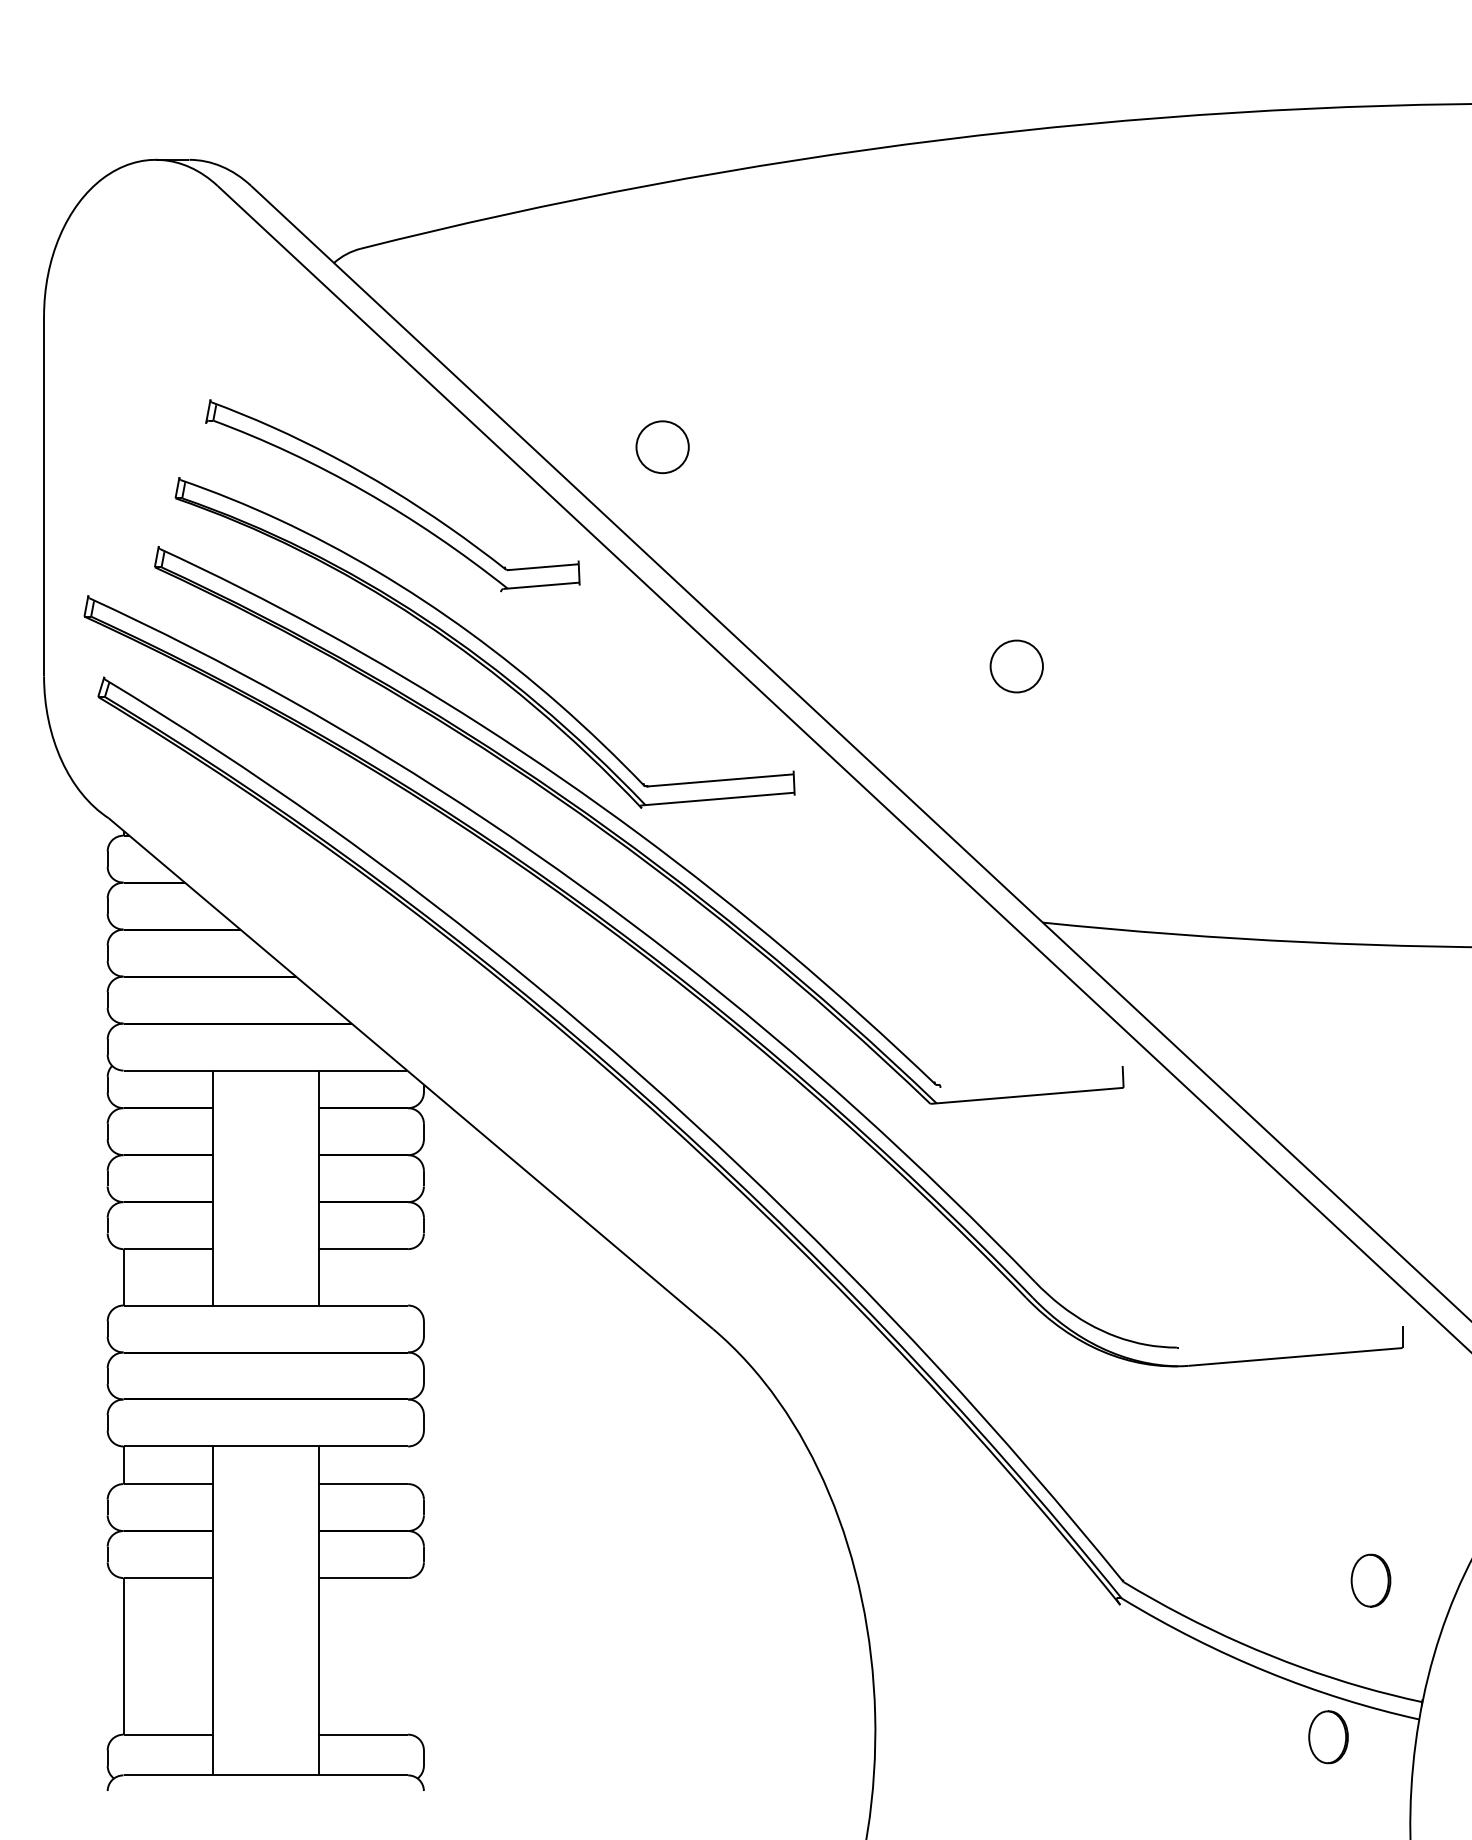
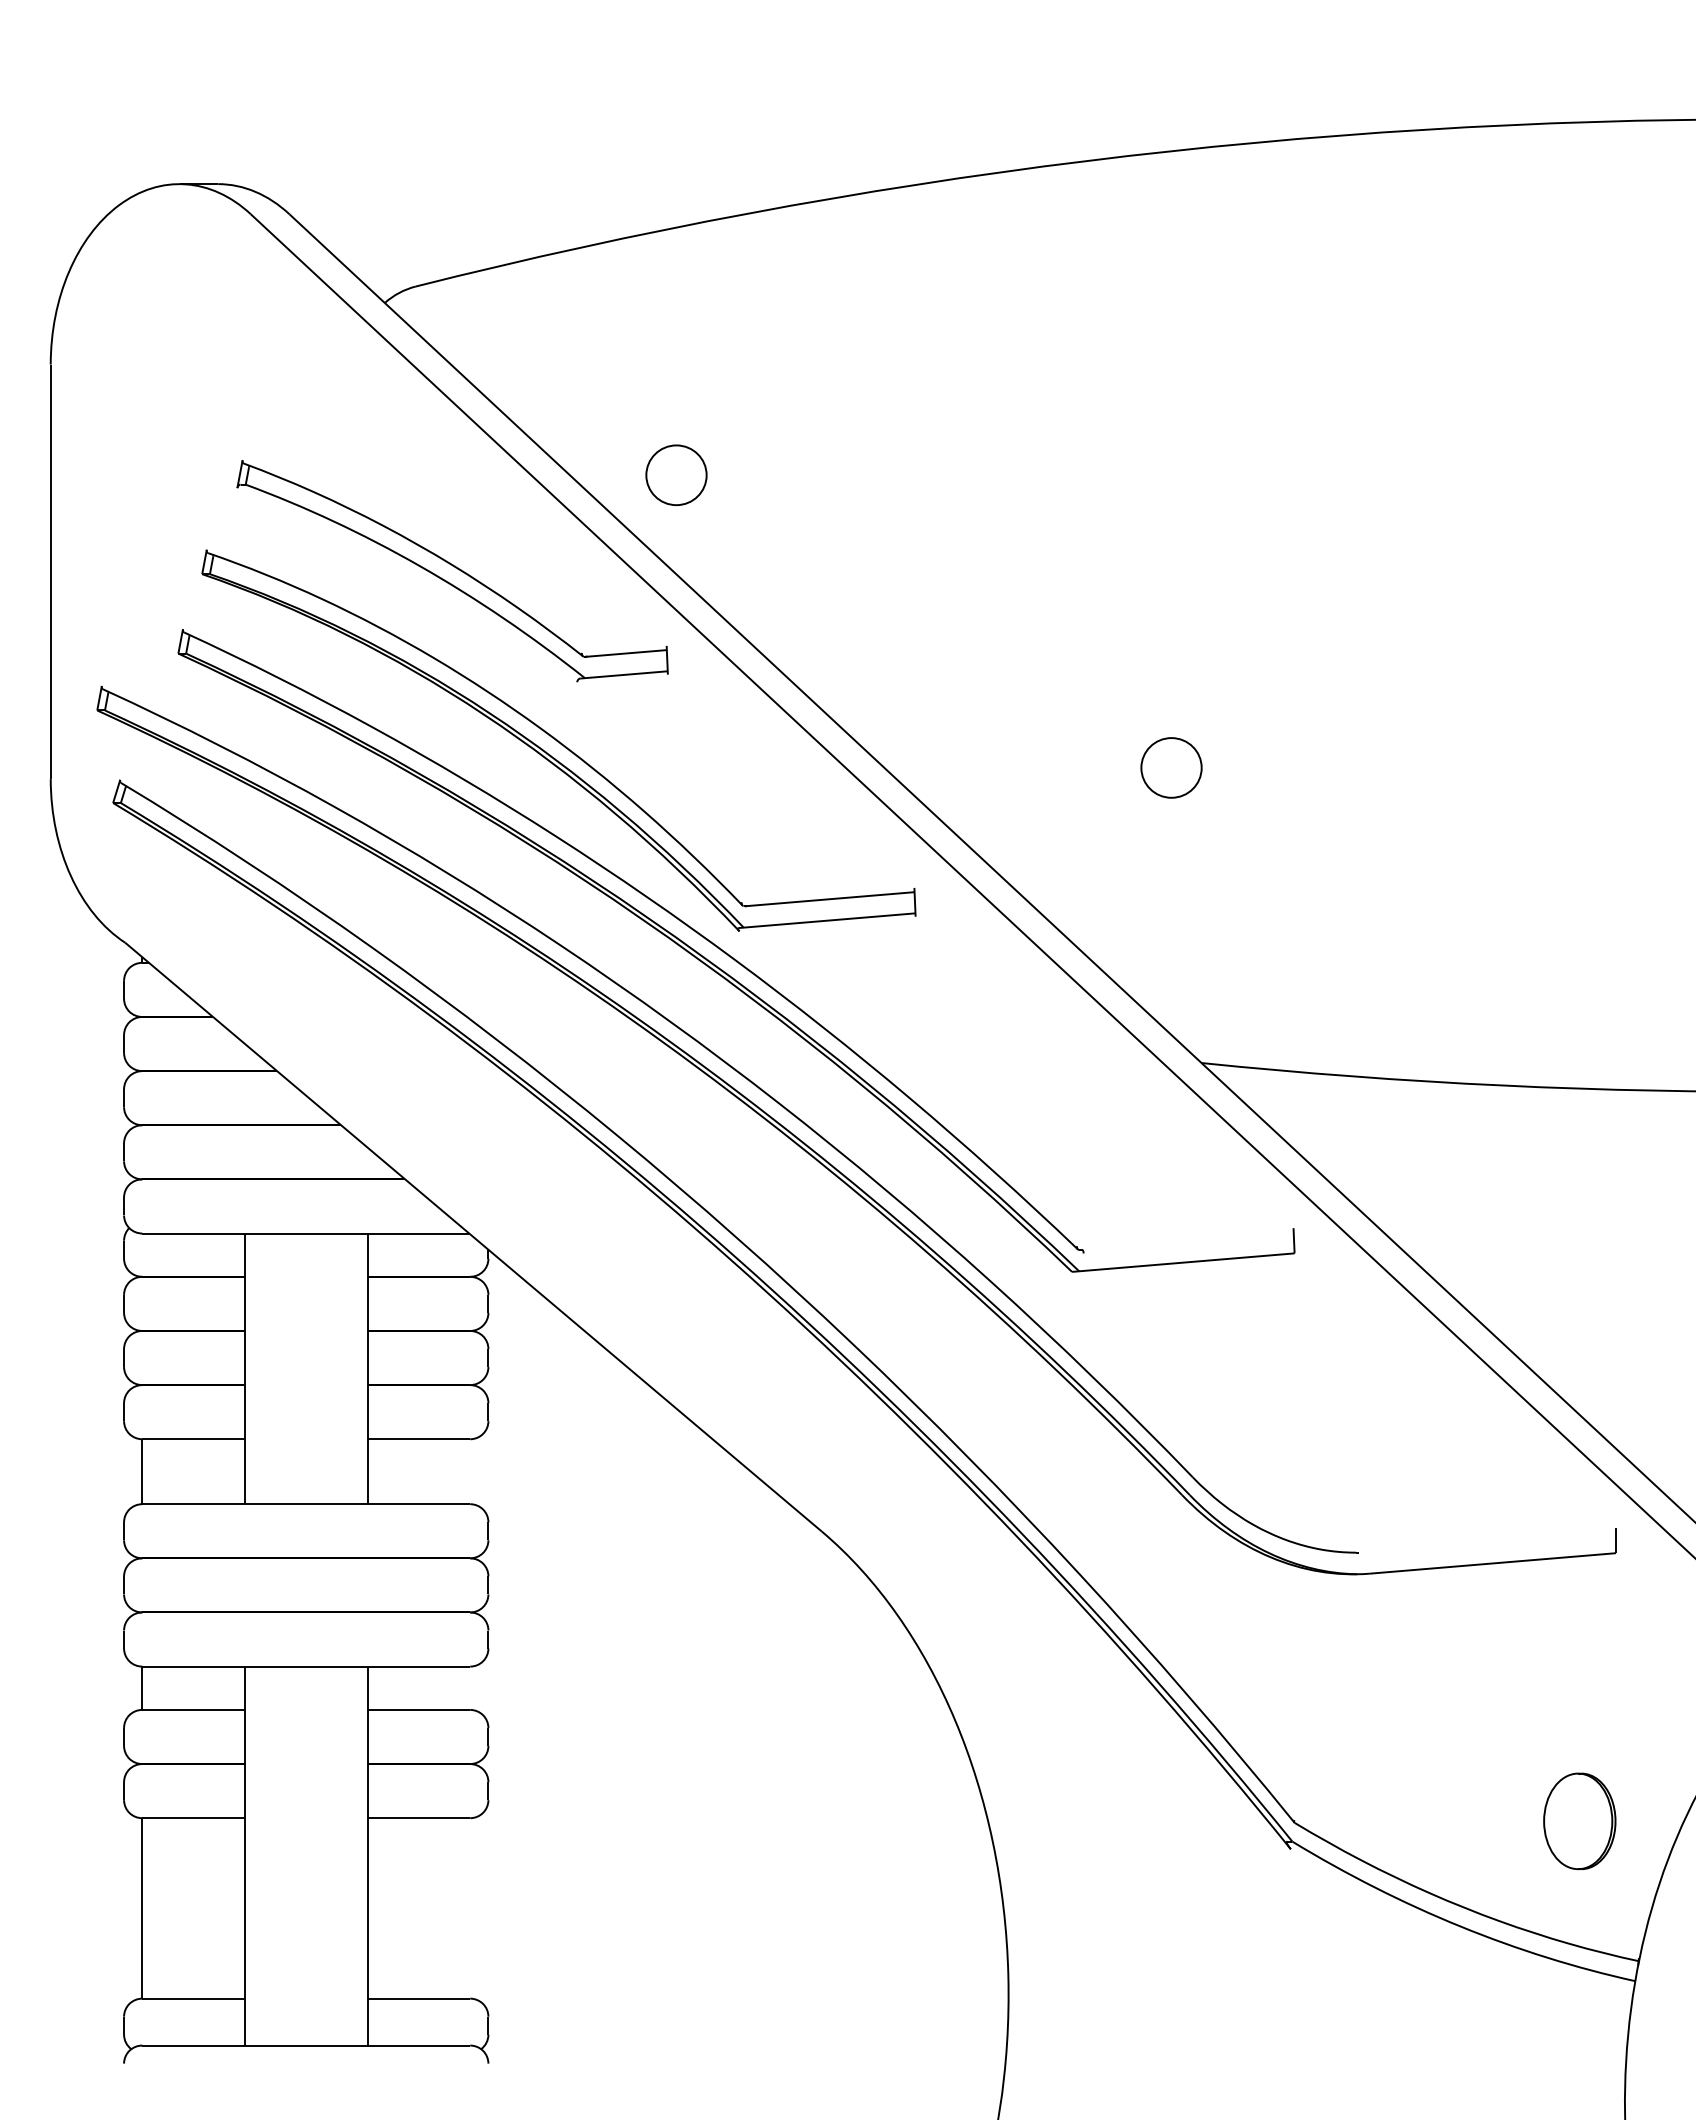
curve: (658, 471) -> (671, 503), moved
part: (1370, 1580) -> (1579, 1820), size x1.6
part: (1328, 1737) -> (1530, 2001), removed

